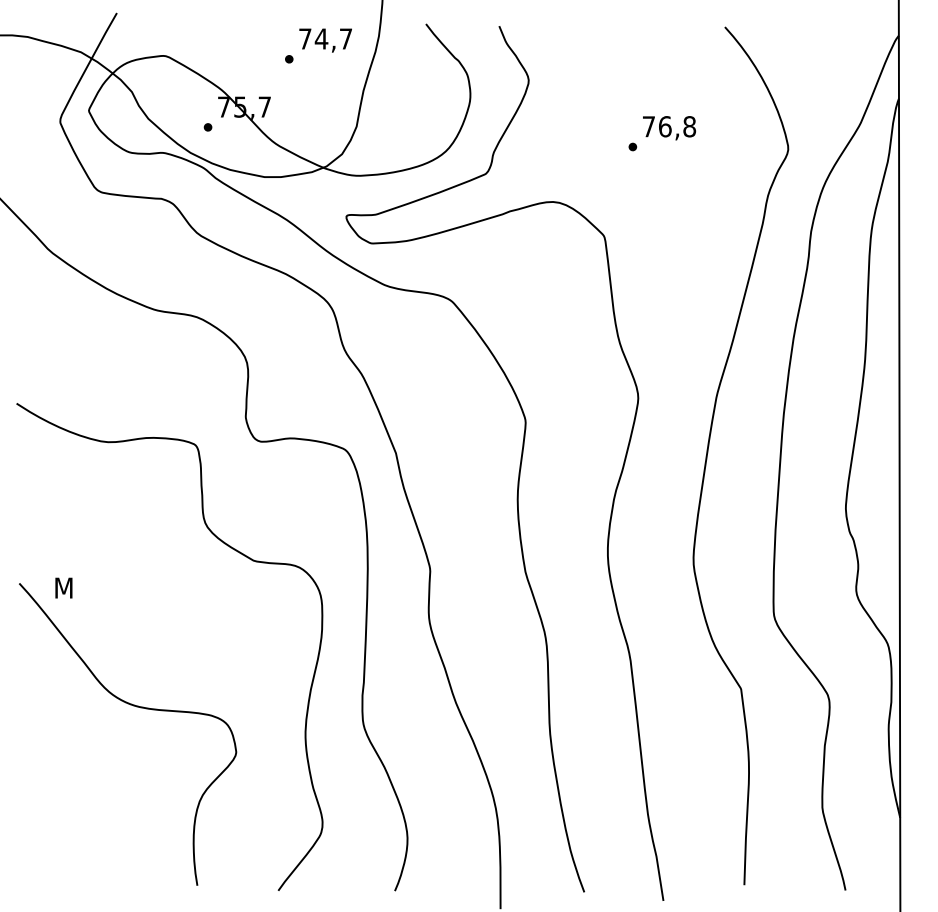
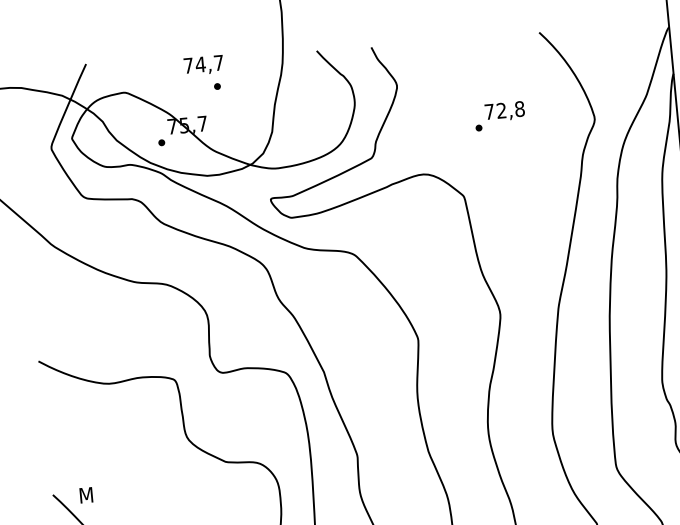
text: (325, 40) -> (203, 65), moved
text: (665, 126) -> (501, 110), 76,8 -> 72,8

